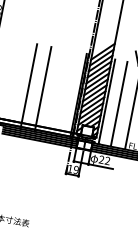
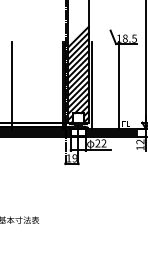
line: (42, 89) -> (26, 85), removed
line: (119, 104) -> (104, 85), removed

